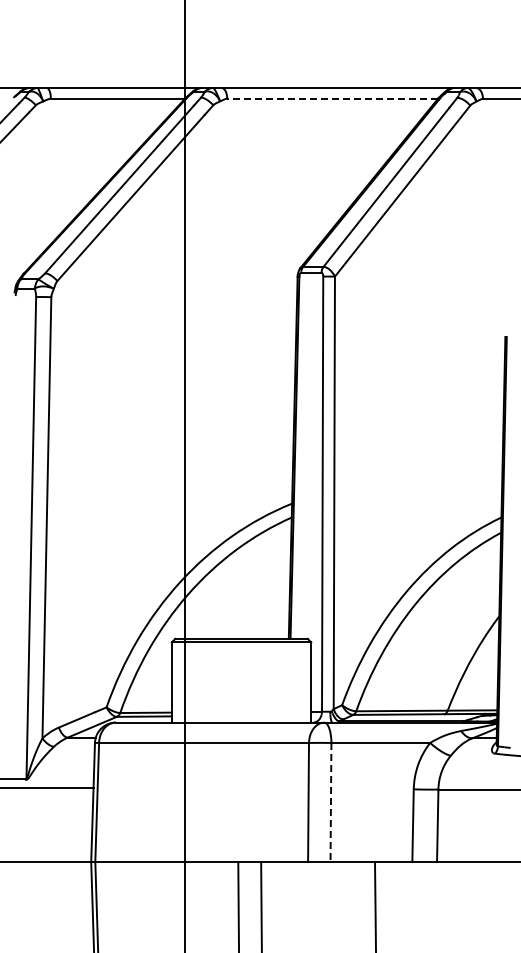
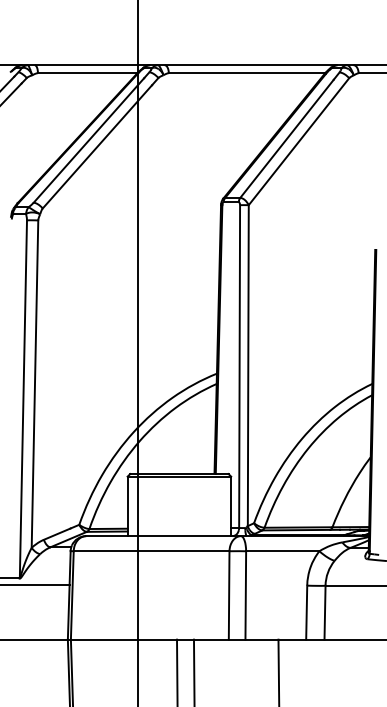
line: (332, 98) -> (246, 72), dashed -> solid
line: (330, 802) -> (245, 595), dashed -> solid

